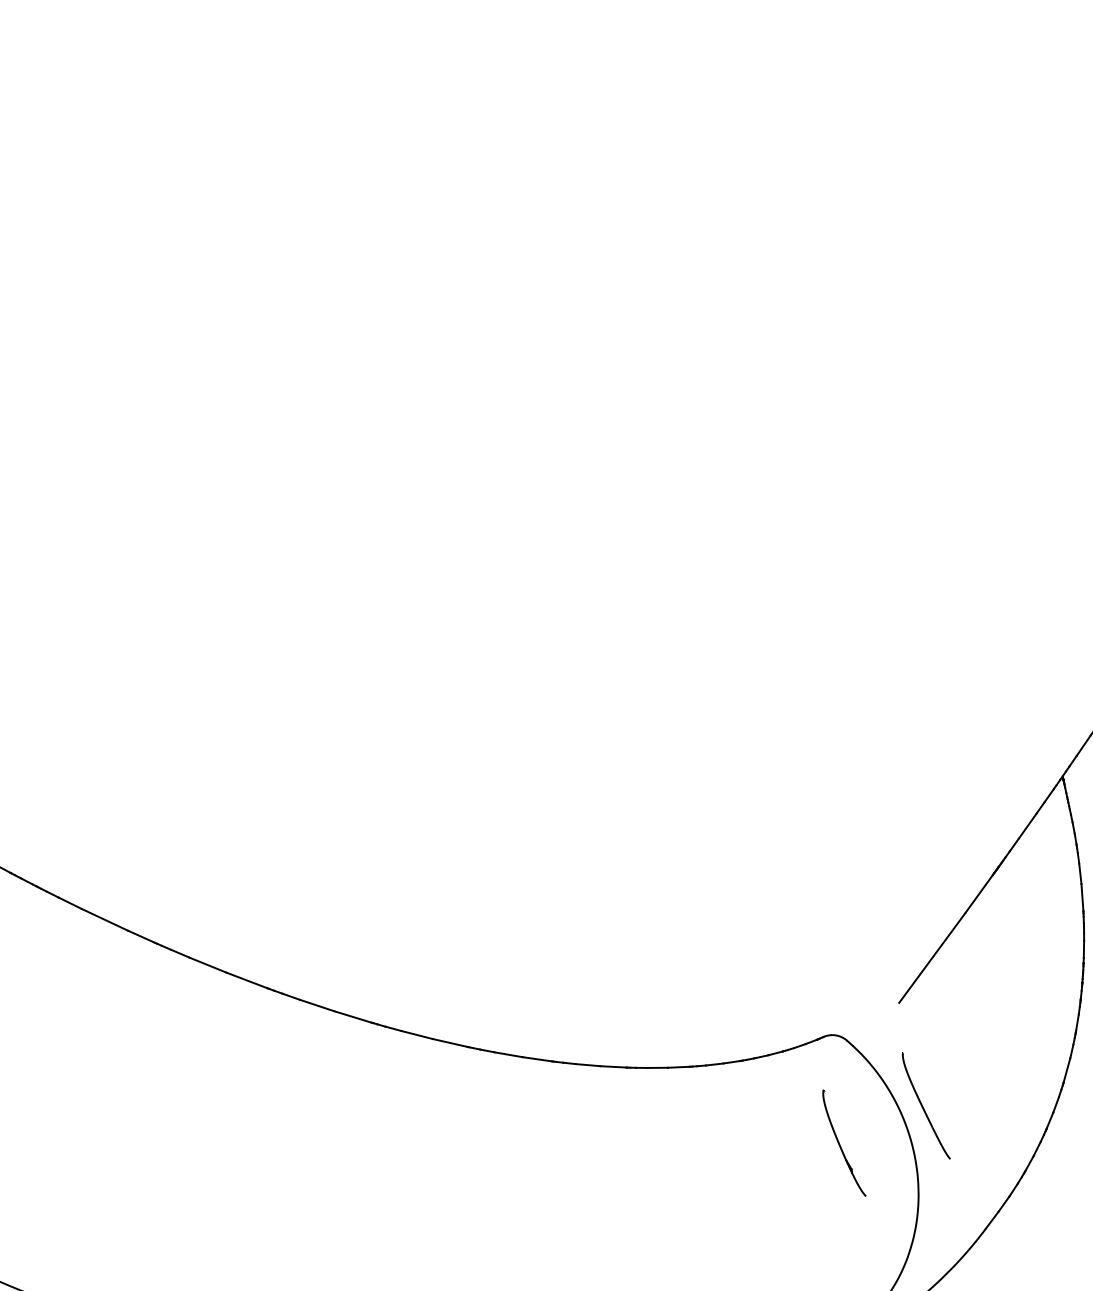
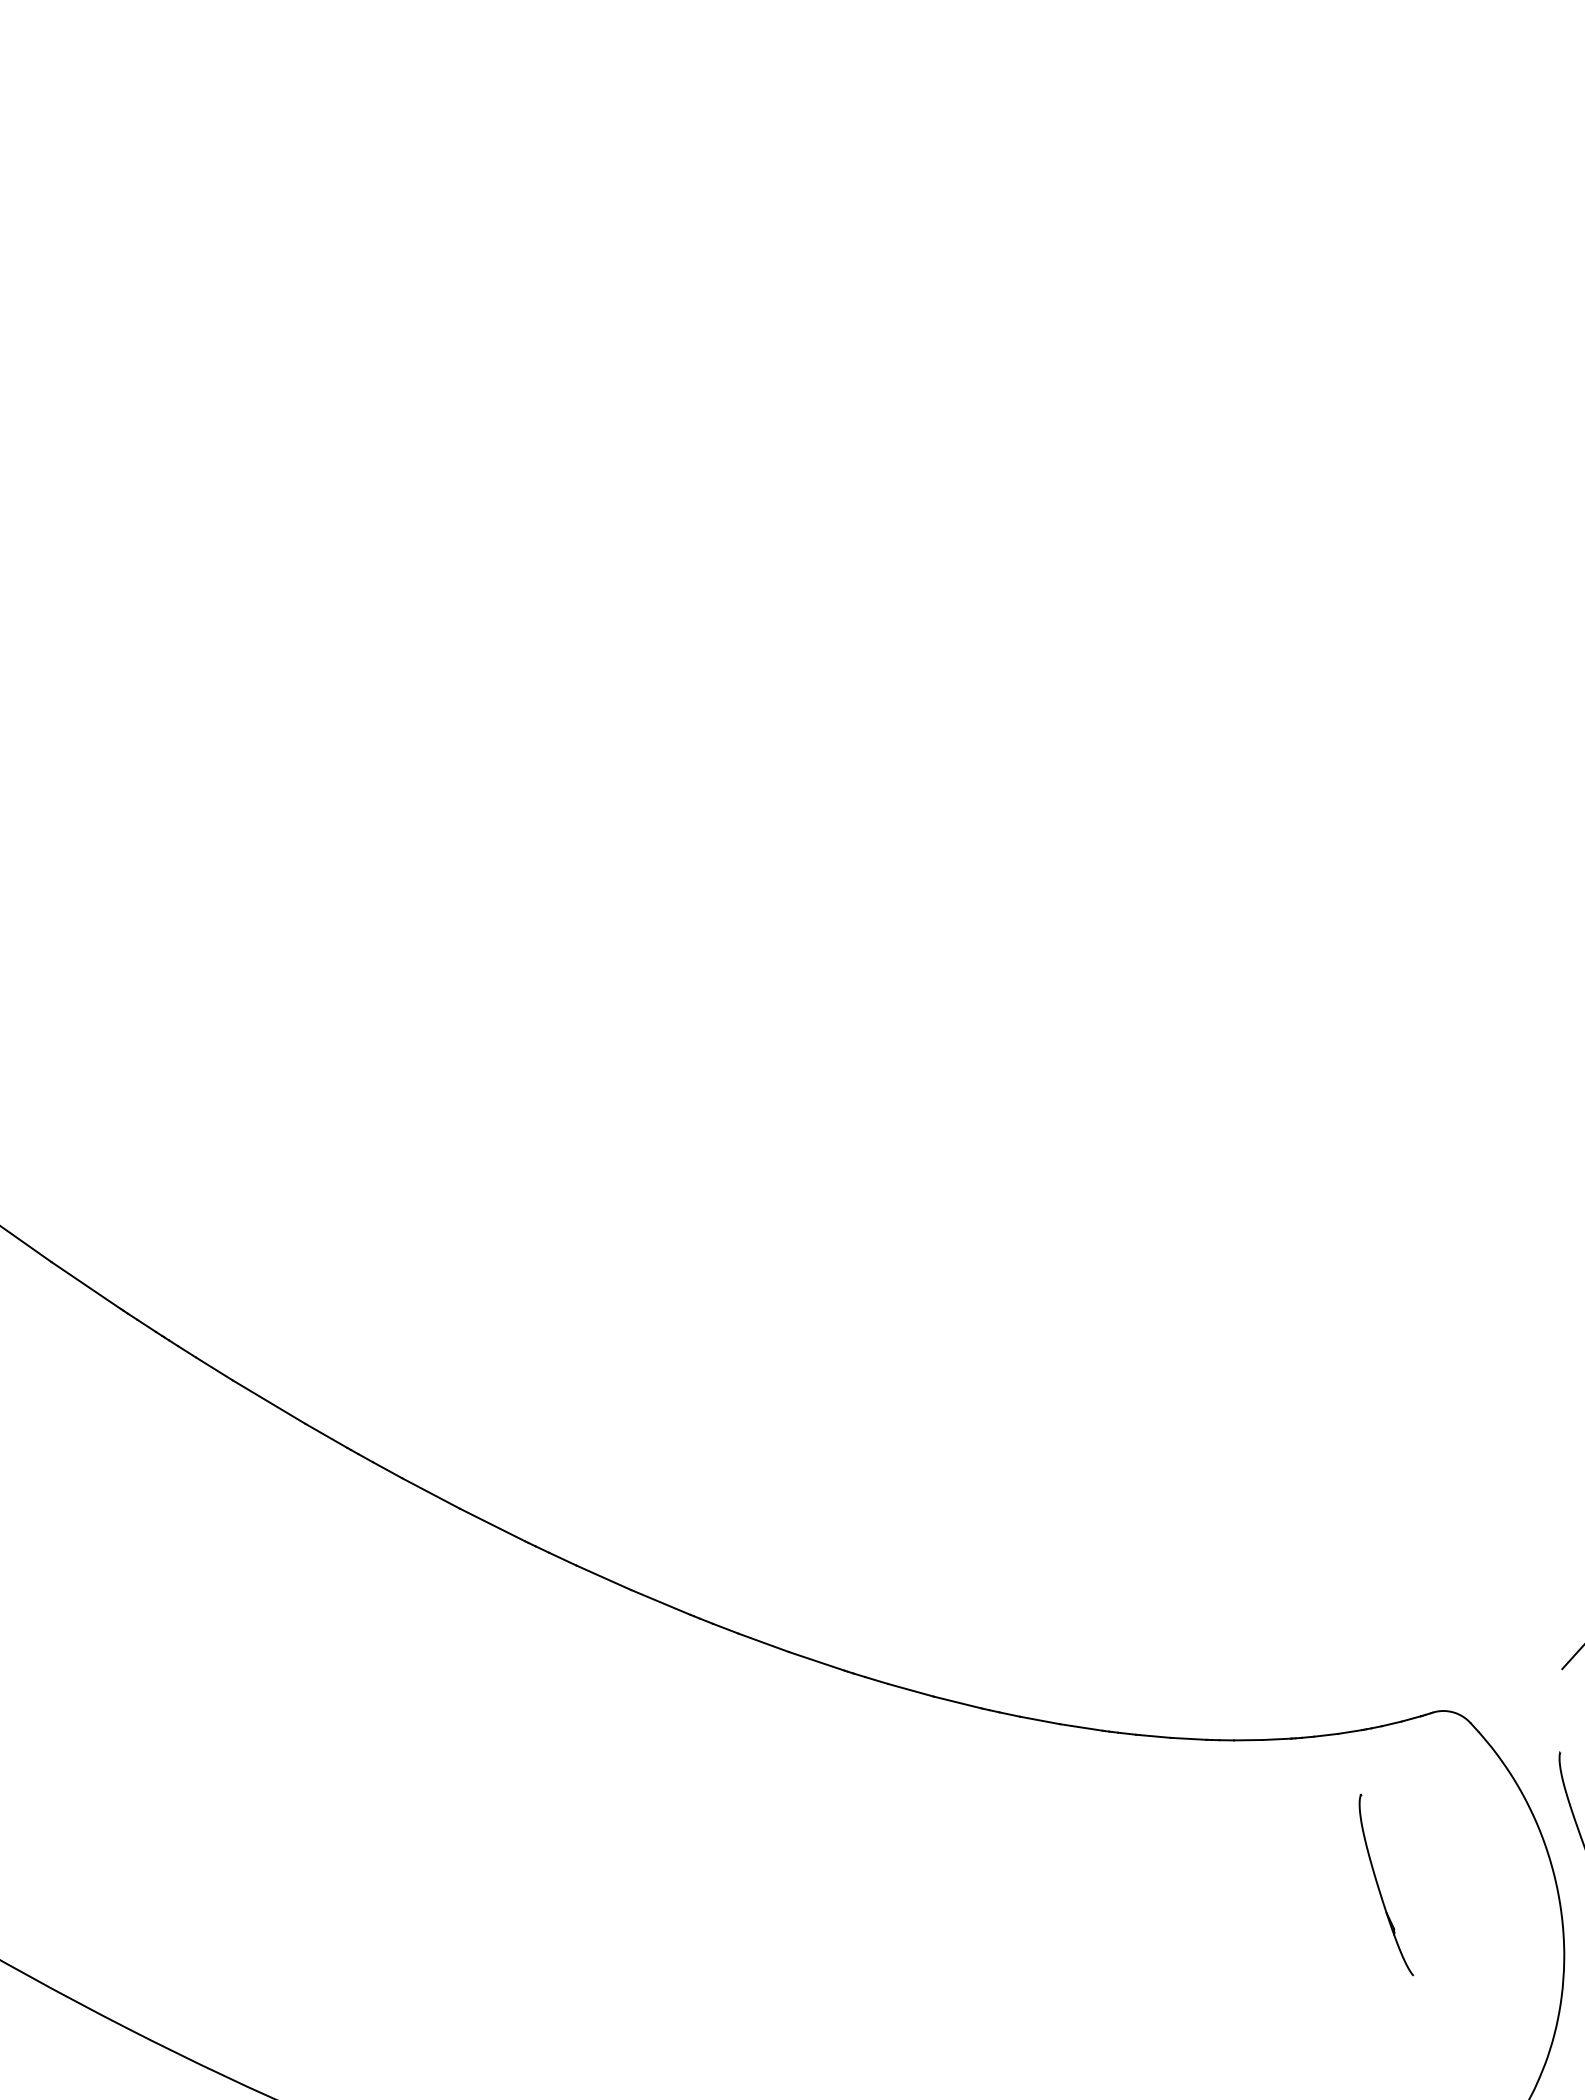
part: (844, 1142) -> (1386, 1883), moved

